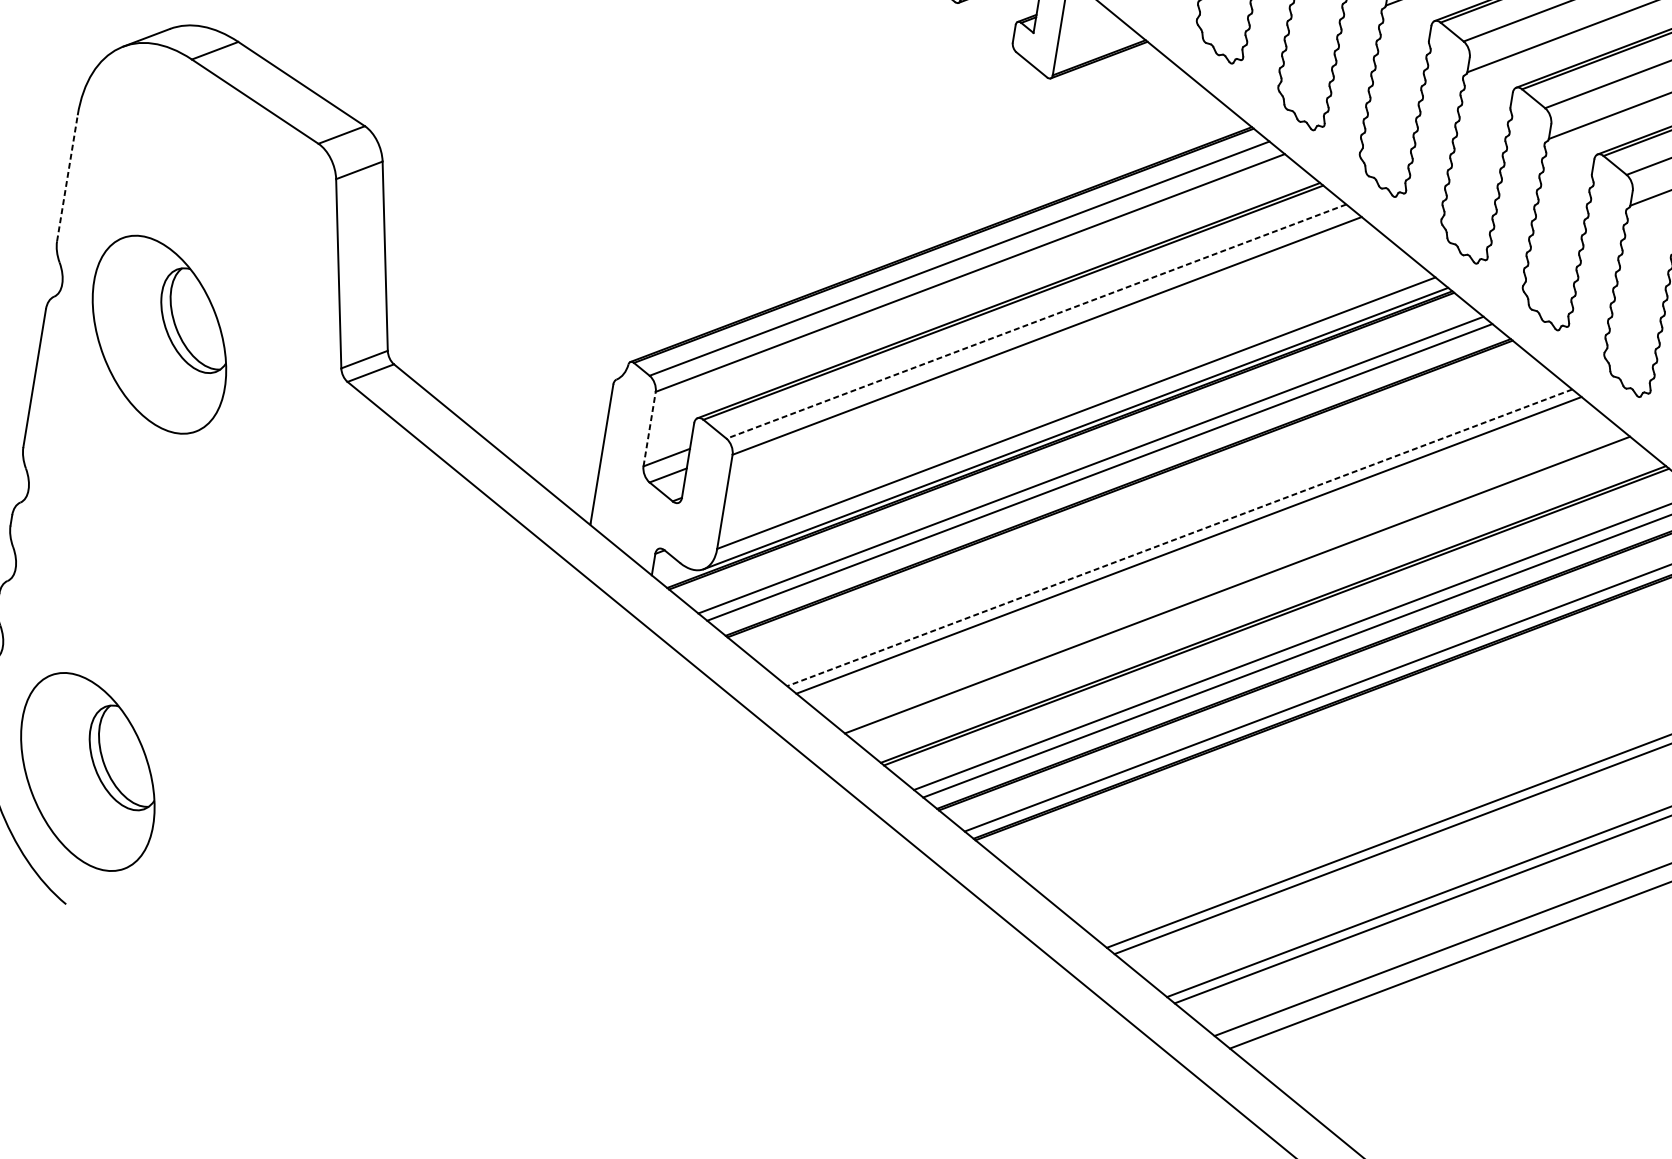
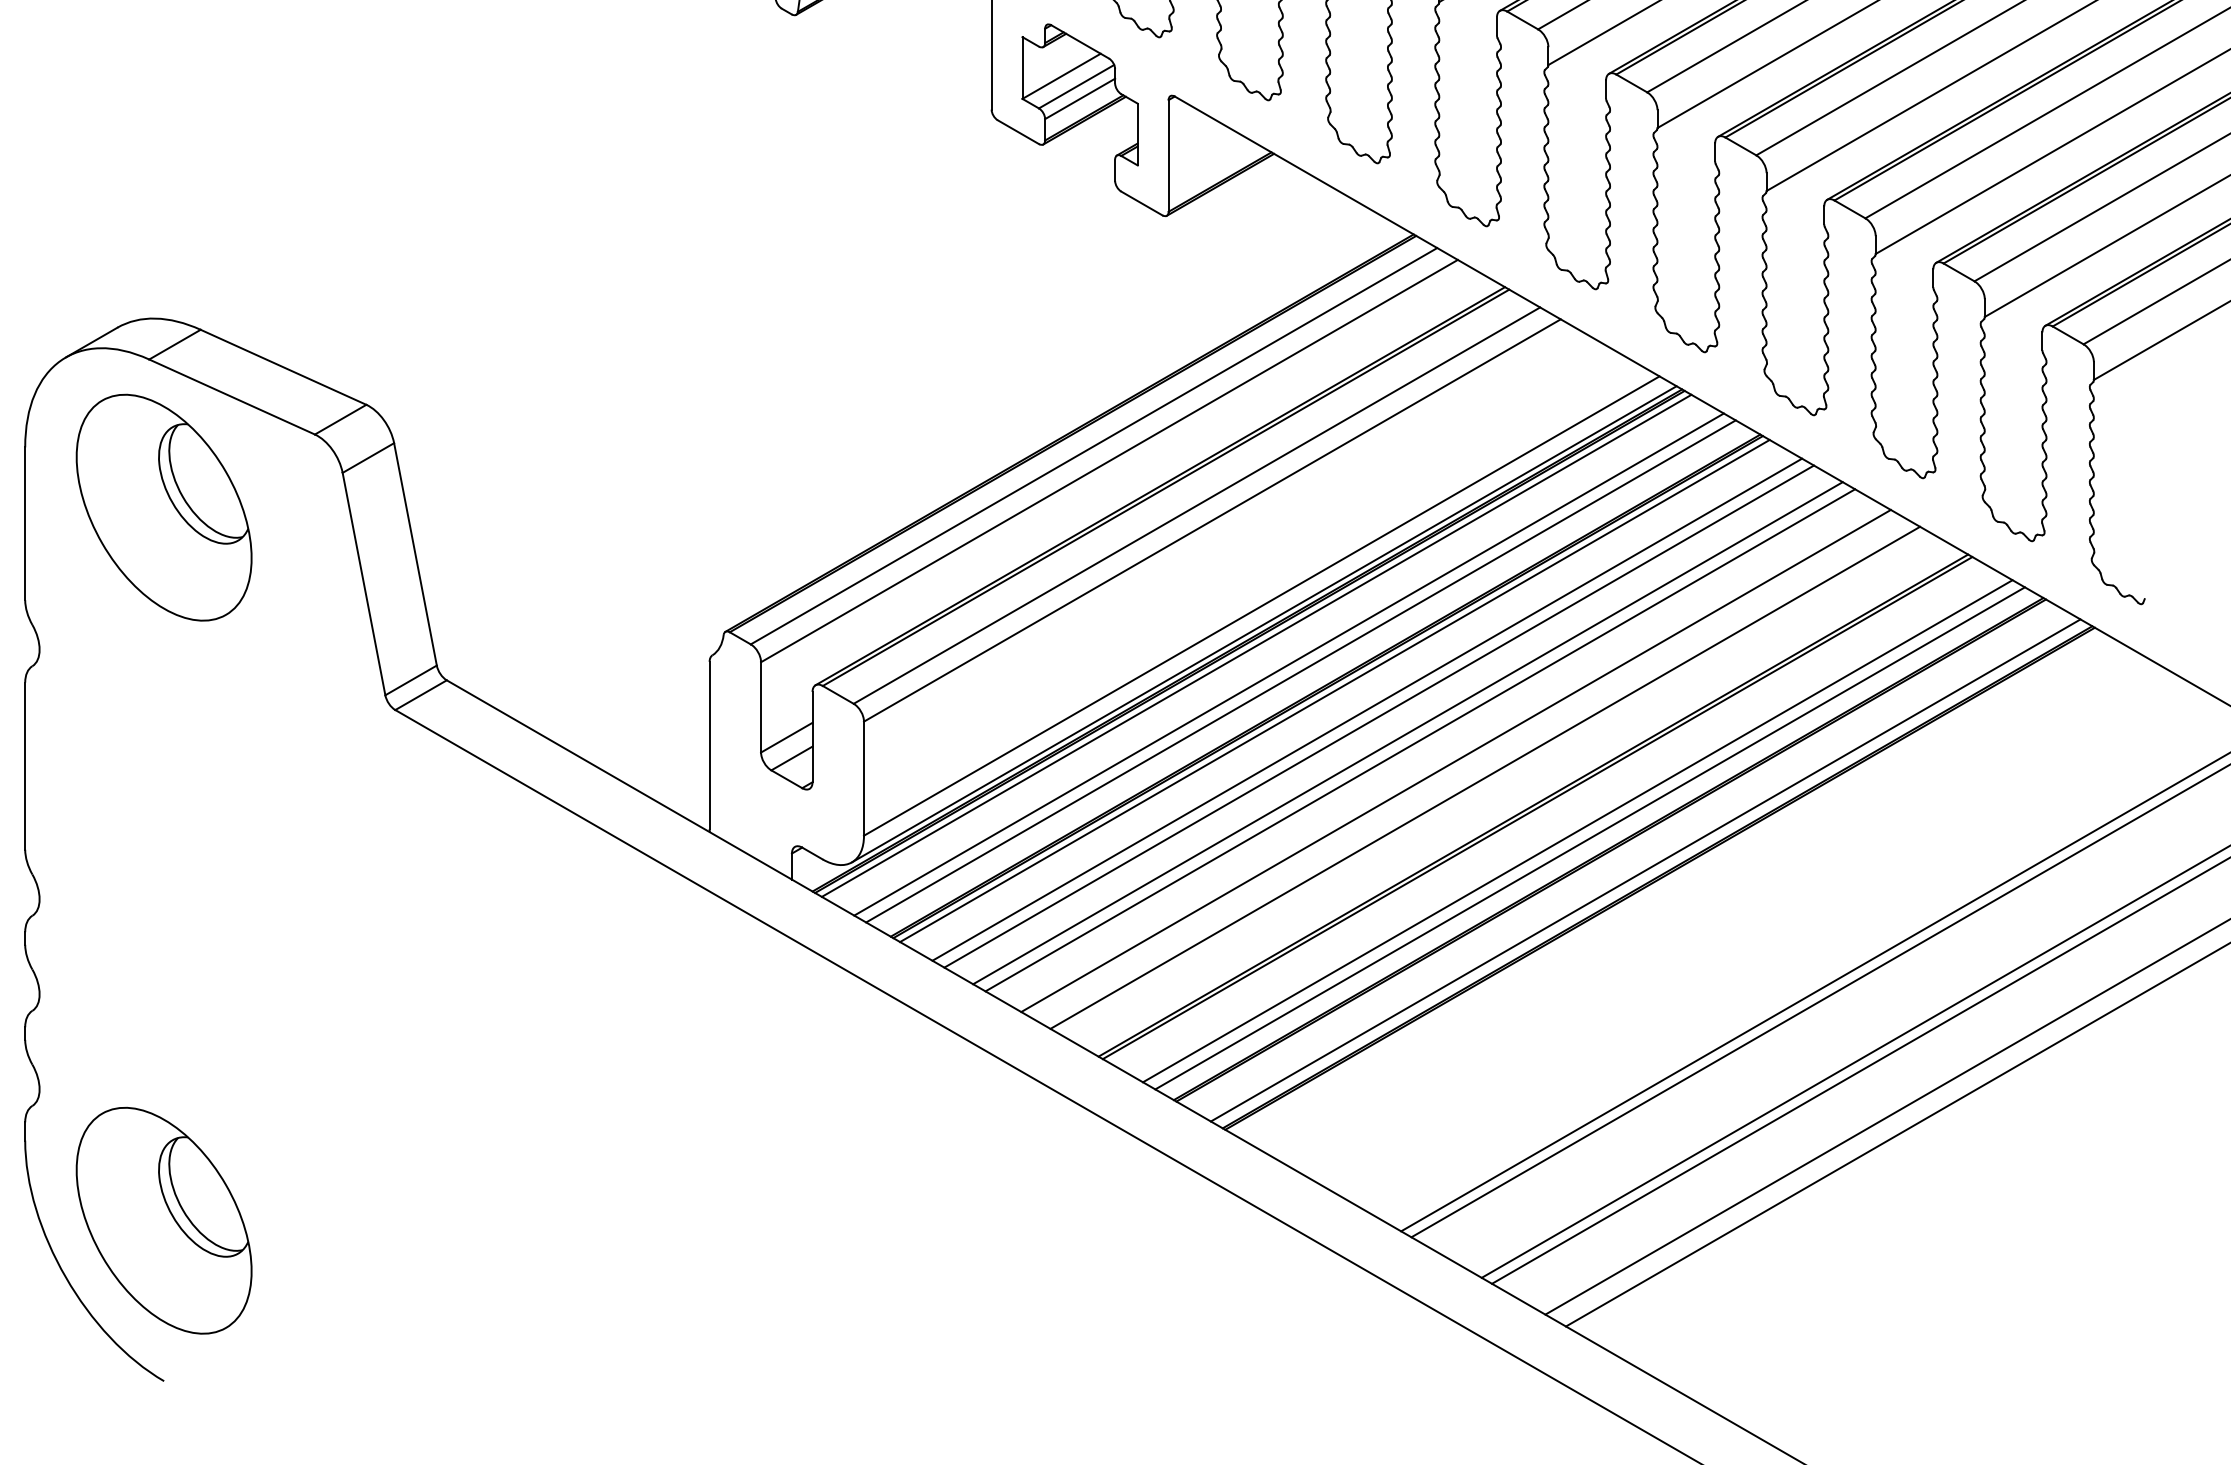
line: (67, 178) -> (25, 523), dashed -> solid
line: (1036, 321) -> (1196, 505), dashed -> solid
part: (158, 334) -> (163, 507), moved
line: (650, 428) -> (761, 706), dashed -> solid
line: (1066, 445) -> (1256, 645), added
line: (1124, 492) -> (1334, 690), added
line: (1149, 512) -> (1367, 709), added
line: (1157, 520) -> (1378, 716), added
line: (1179, 537) -> (1407, 733), dashed -> solid
line: (1215, 566) -> (1455, 760), added

